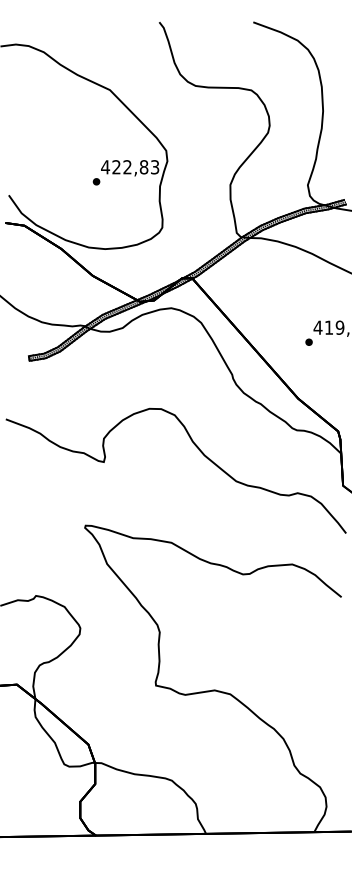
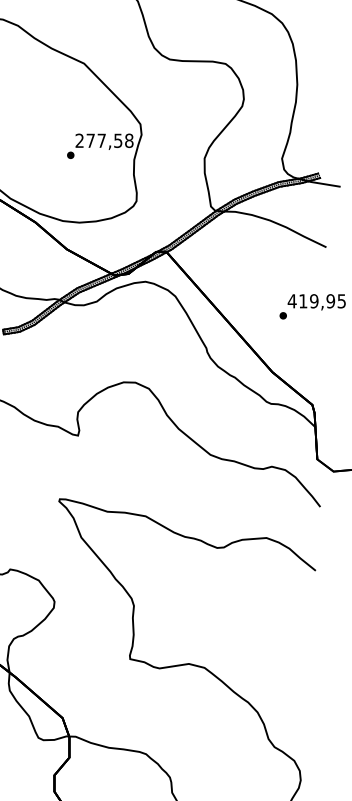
text: (130, 167) -> (104, 141), 422,83 -> 277,58

